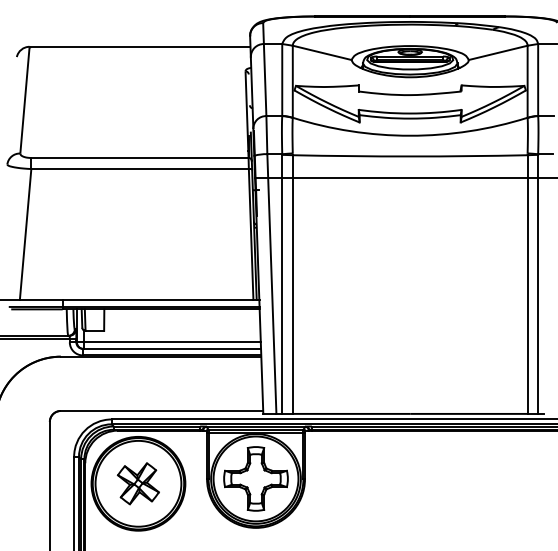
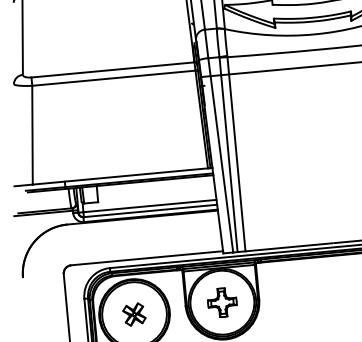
part: (255, 478) -> (222, 302), size x0.6
part: (137, 483) -> (133, 314), size x0.7

